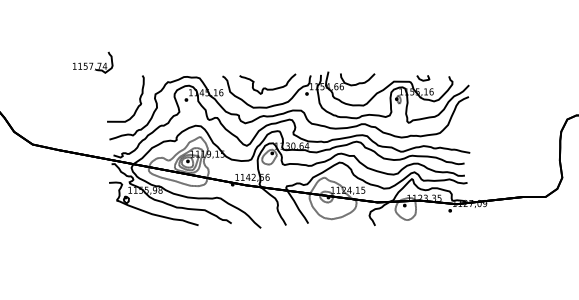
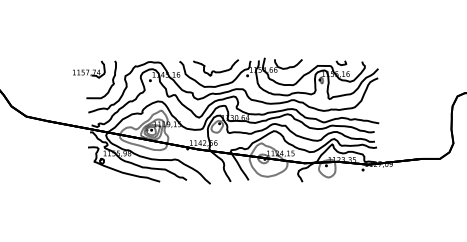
part: (93, 62) -> (89, 69), moved

